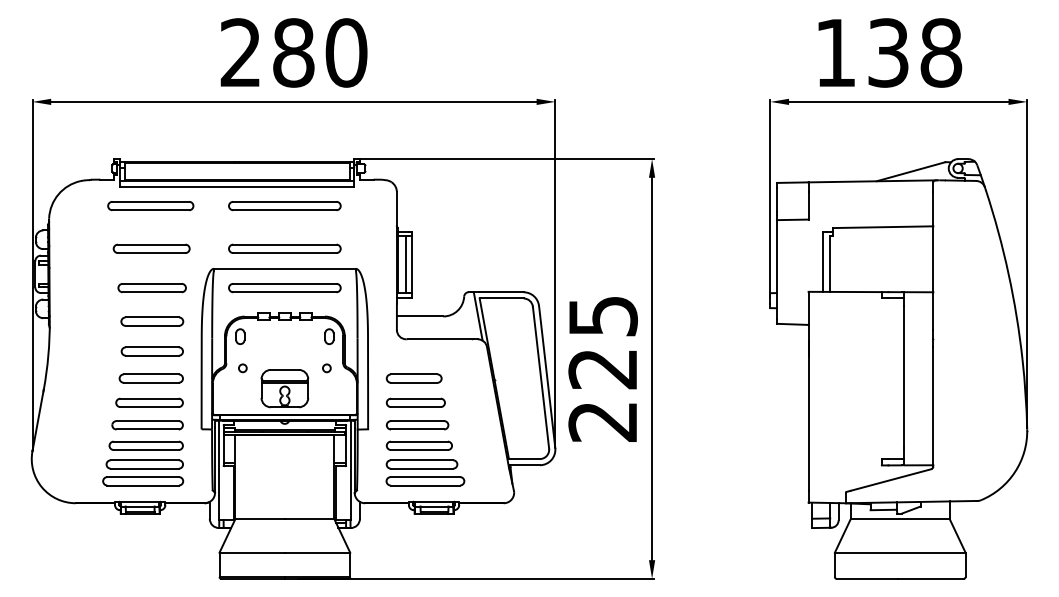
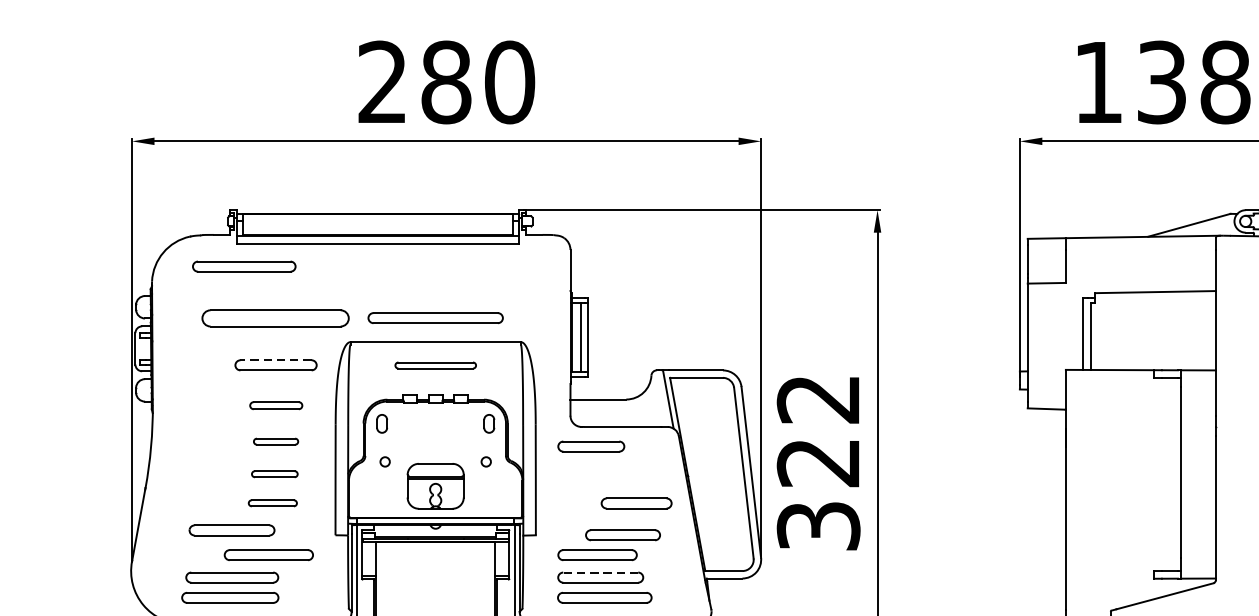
part: (150, 206) -> (243, 267), moved
part: (284, 206) -> (435, 267), removed
part: (151, 248) -> (275, 317), size x1.6
line: (152, 283) -> (276, 359), solid -> dashed
part: (284, 288) -> (435, 365), size x0.6
part: (152, 321) -> (276, 405), size x0.7
part: (151, 351) -> (275, 441), size x0.6
text: (602, 369) -> (817, 463), 225 -> 322
part: (150, 378) -> (274, 474), size x0.6
part: (413, 378) -> (590, 446), moved
part: (149, 402) -> (272, 503), size x0.6
part: (415, 402) -> (636, 503), moved
part: (147, 425) -> (231, 530), moved
part: (417, 425) -> (622, 535), moved
line: (421, 460) -> (600, 572), solid -> dashed
part: (143, 472) -> (230, 587), moved

